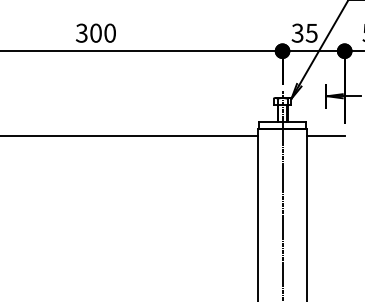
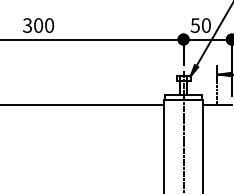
text: (304, 32) -> (200, 25), 35 -> 50
line: (326, 121) -> (217, 94), added

